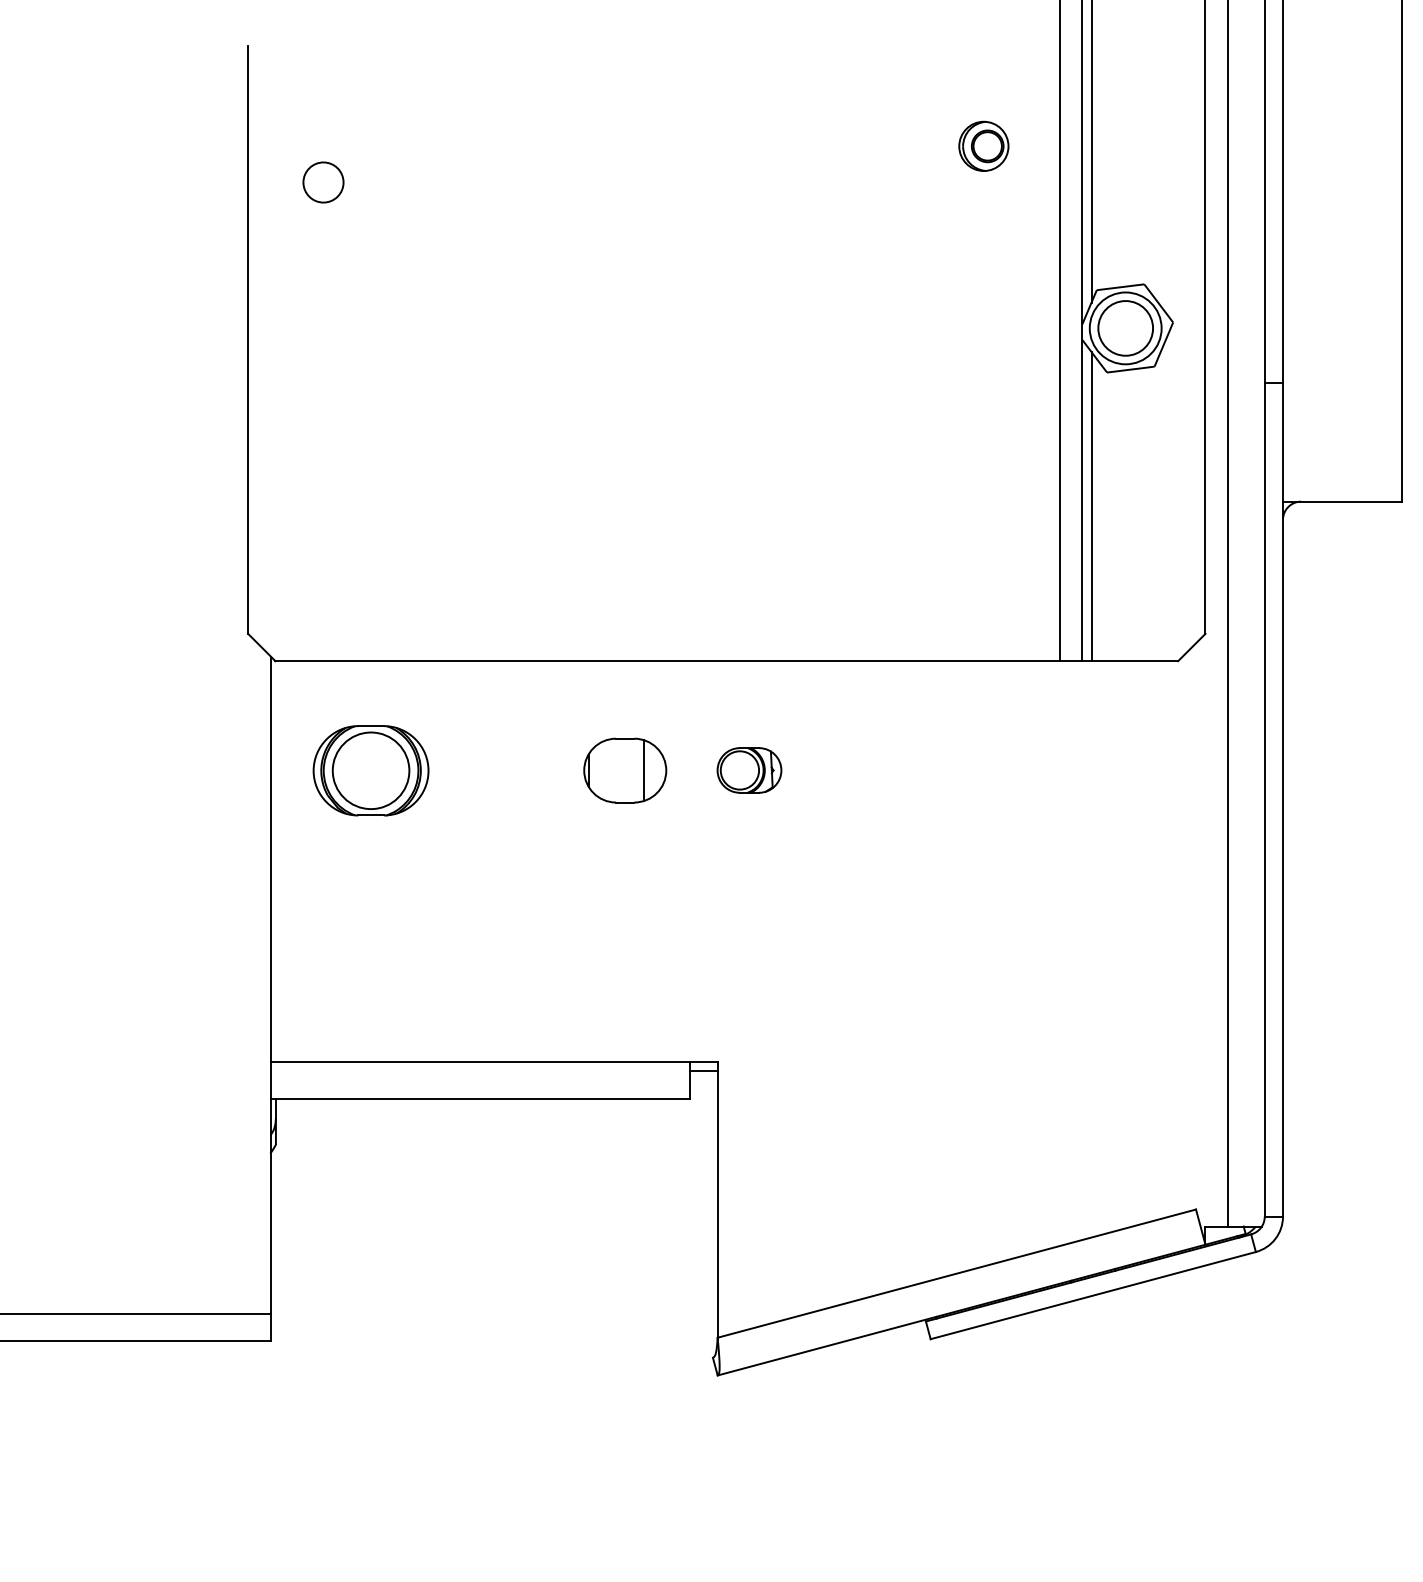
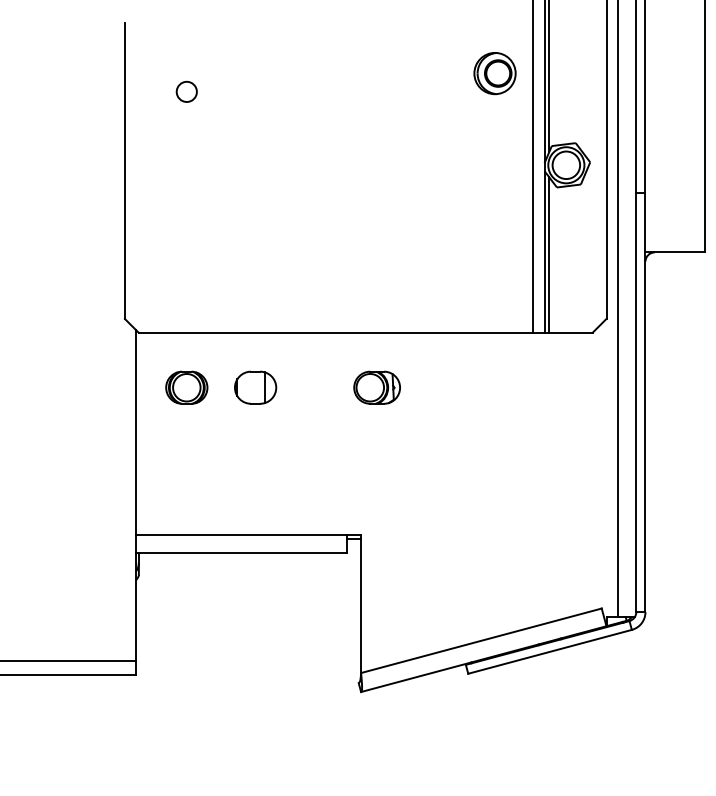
part: (982, 145) -> (494, 73), size x1.67
circle: (322, 181) -> (186, 91), moved
part: (370, 770) -> (186, 387), size x0.71
part: (625, 770) -> (255, 387), moved
part: (748, 770) -> (376, 387), size x1.43

